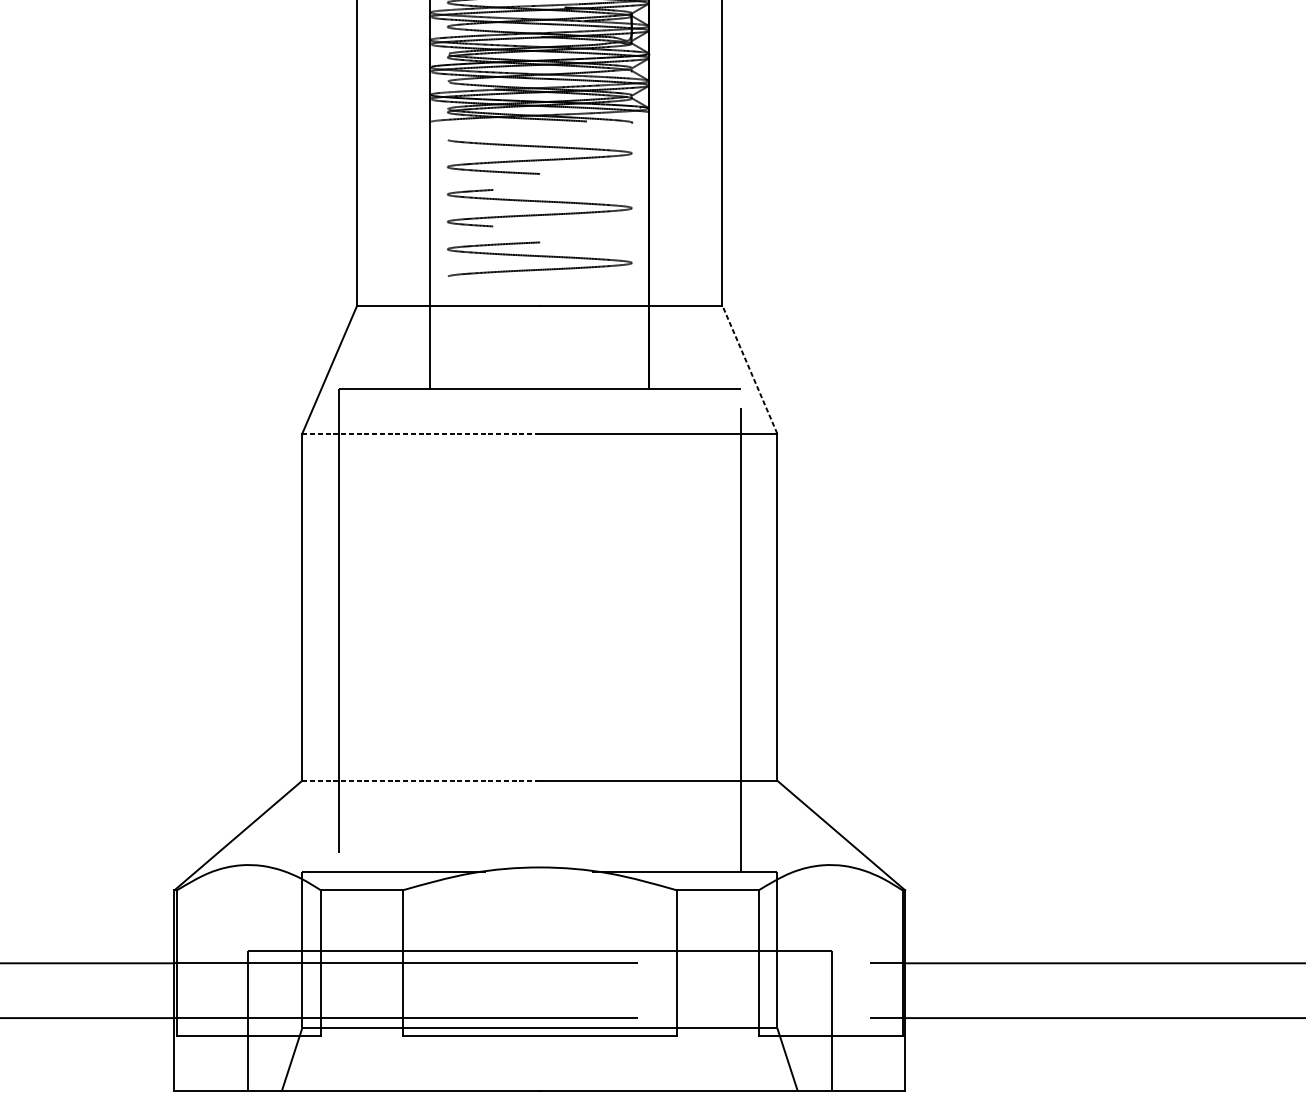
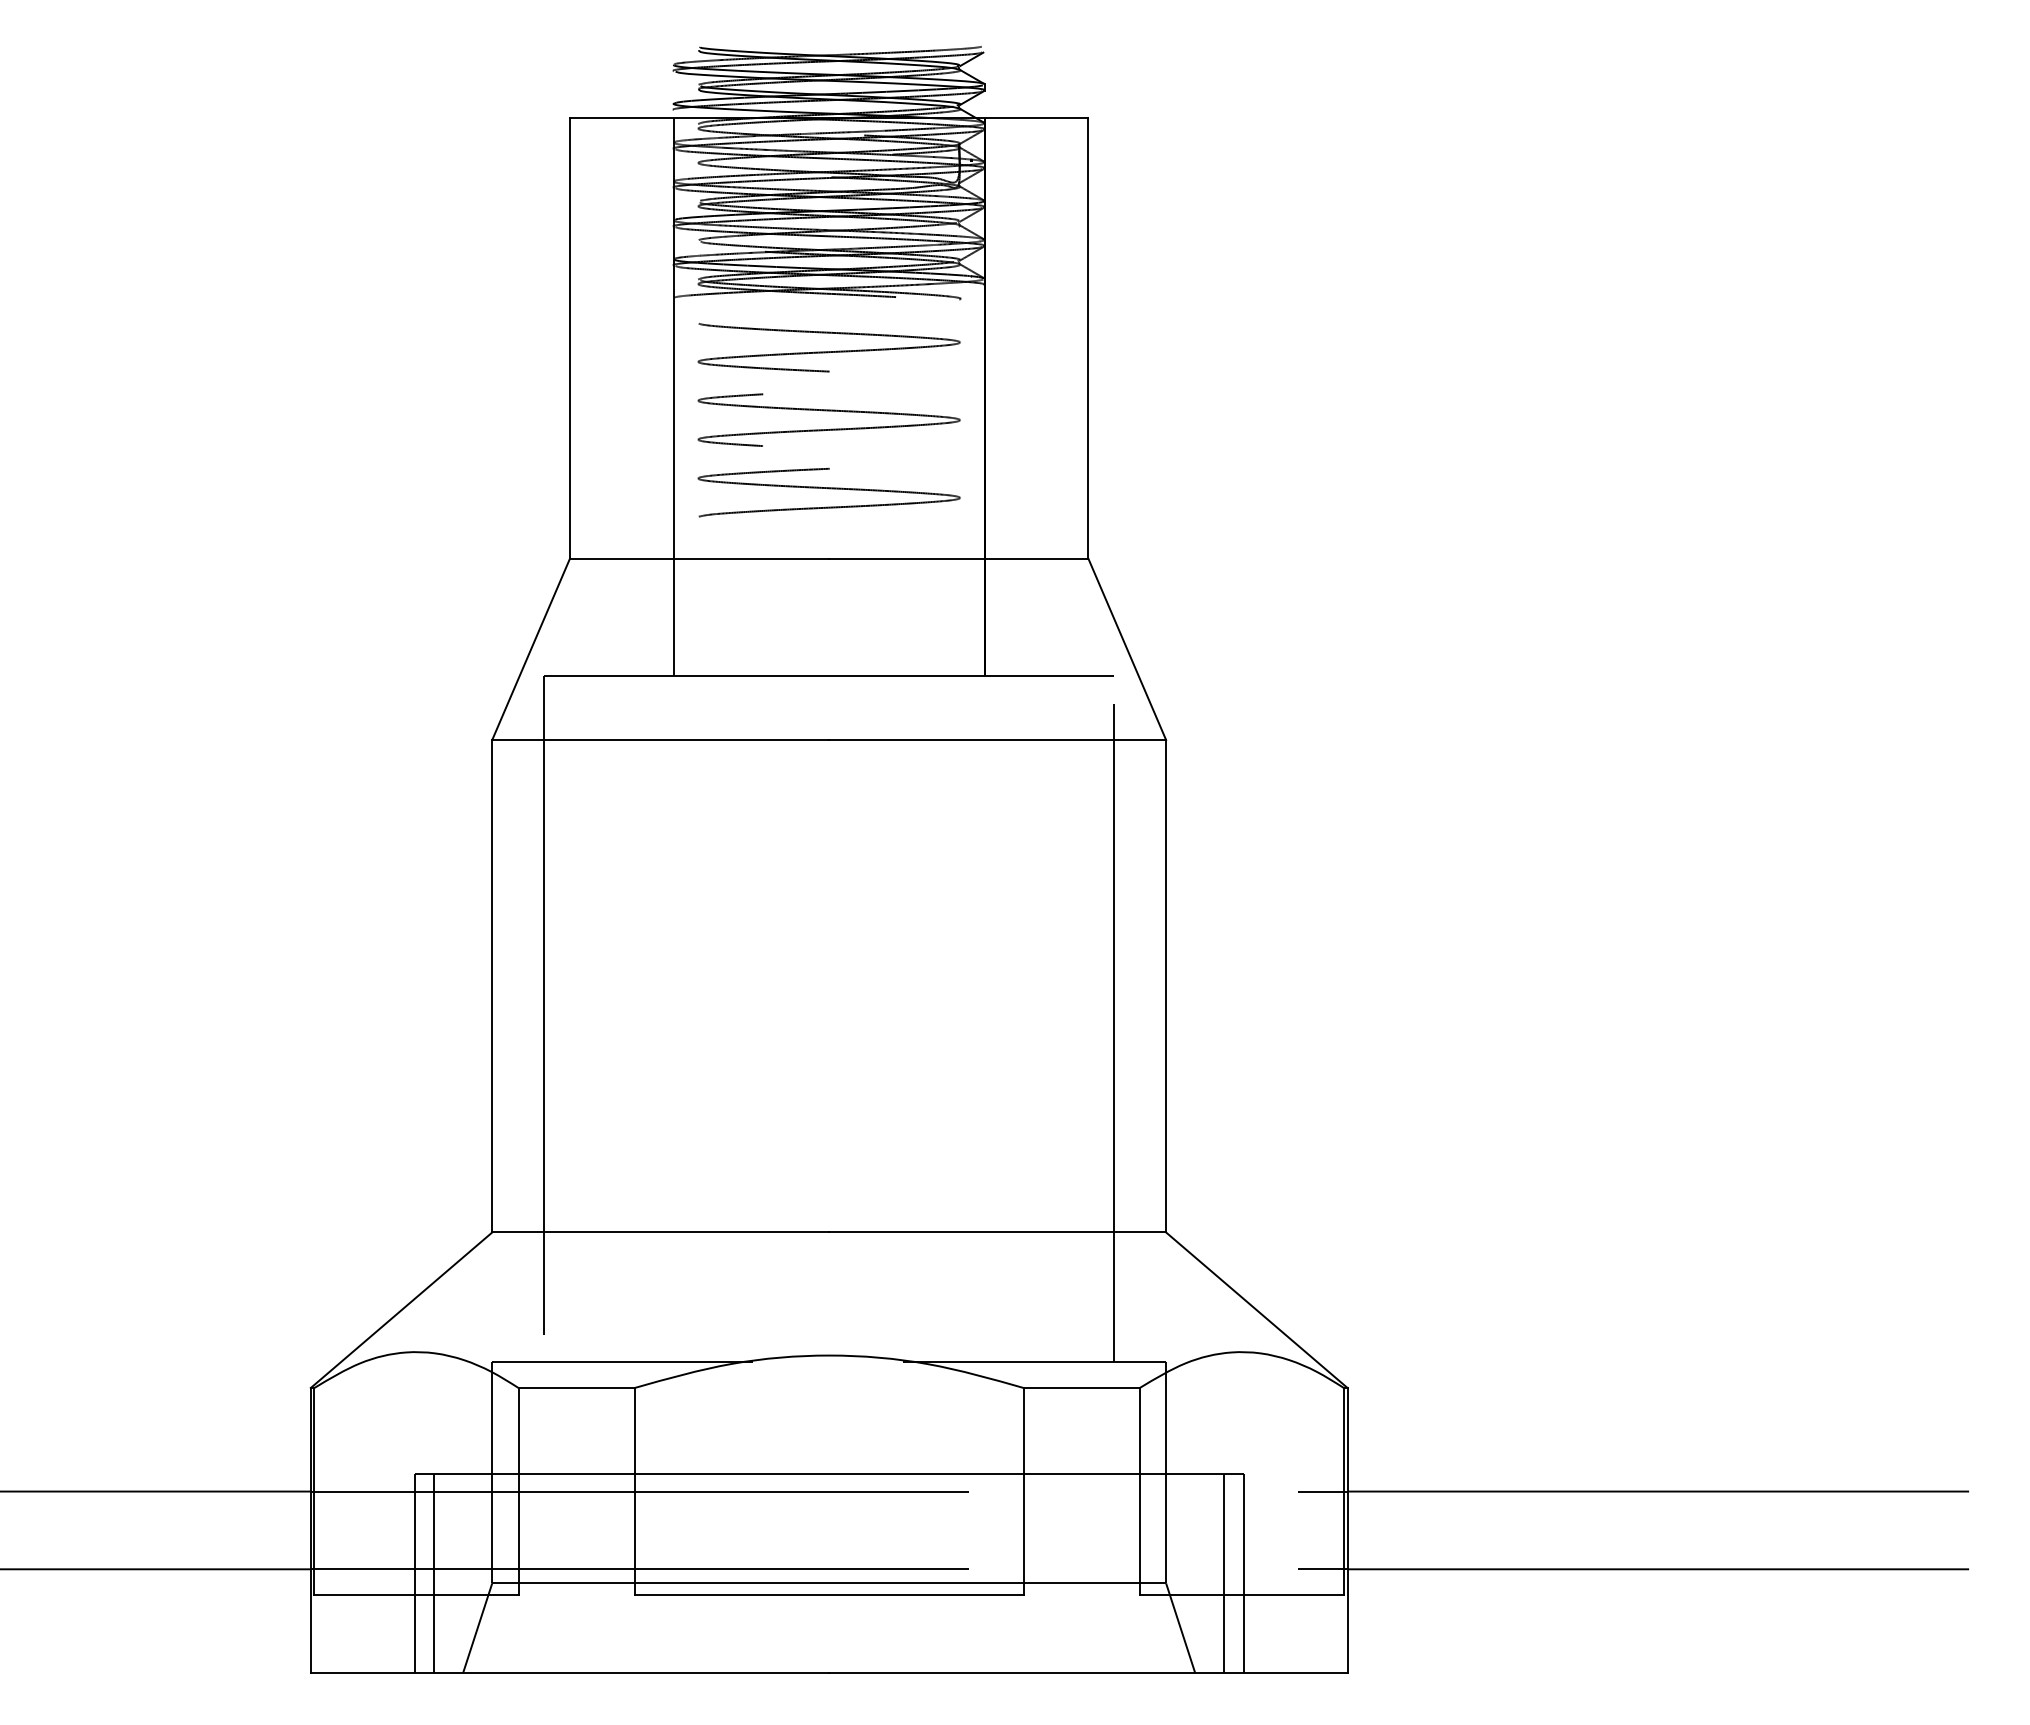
line: (750, 369) -> (1127, 649), dashed -> solid
line: (421, 433) -> (661, 740), dashed -> solid
line: (421, 780) -> (661, 1232), dashed -> solid
line: (261, 1021) -> (434, 1573), added
line: (818, 1021) -> (1224, 1573), added

